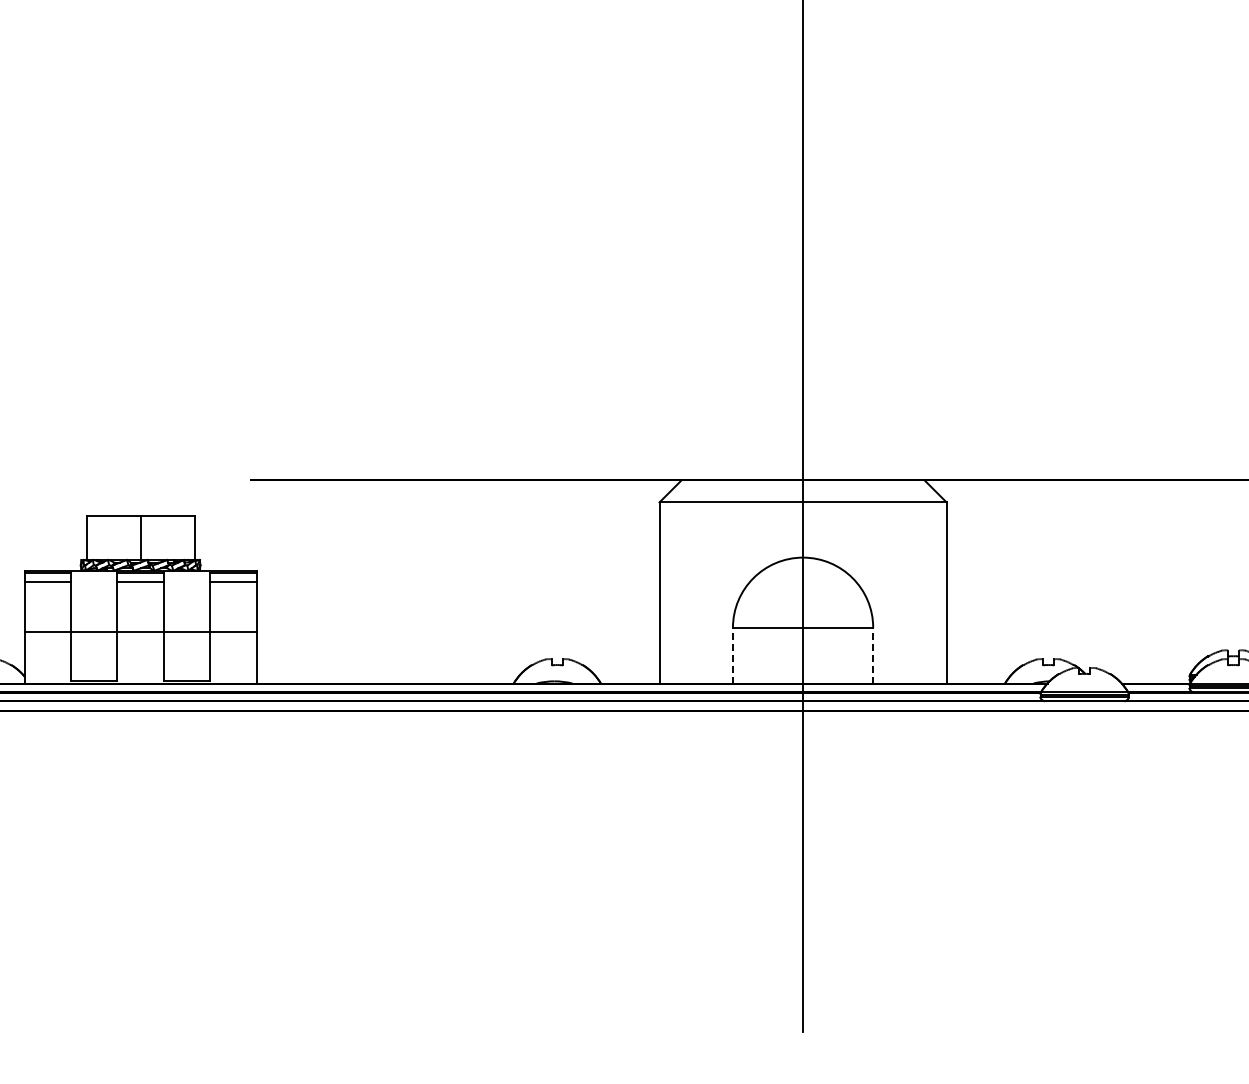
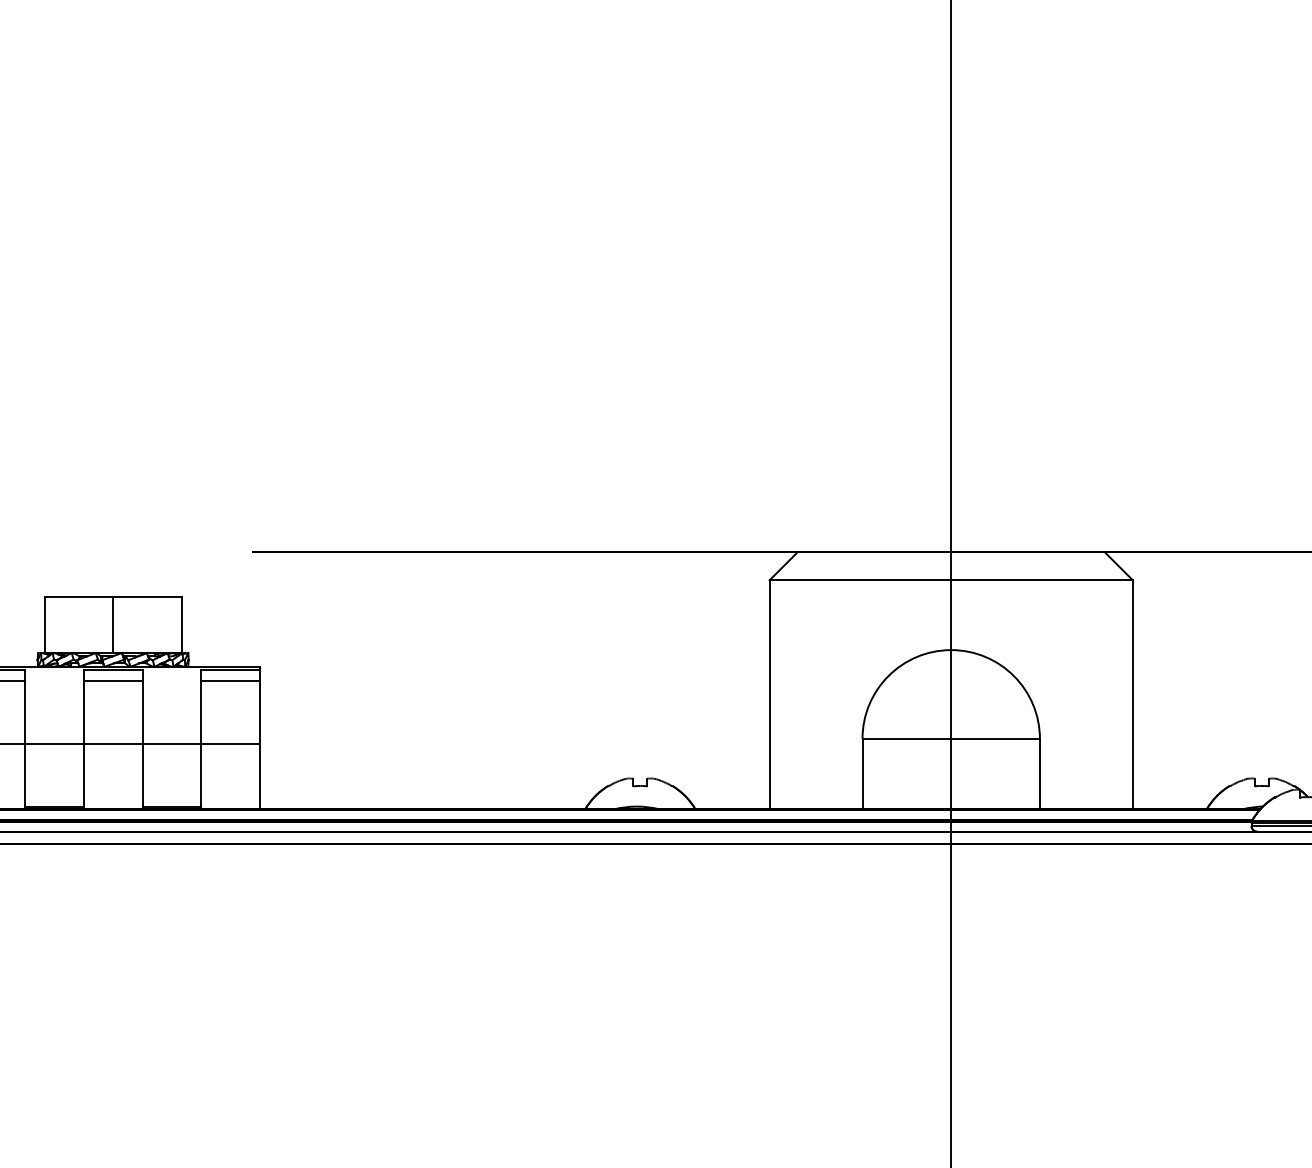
line: (732, 655) -> (861, 773), dashed -> solid
line: (873, 655) -> (1040, 773), dashed -> solid

